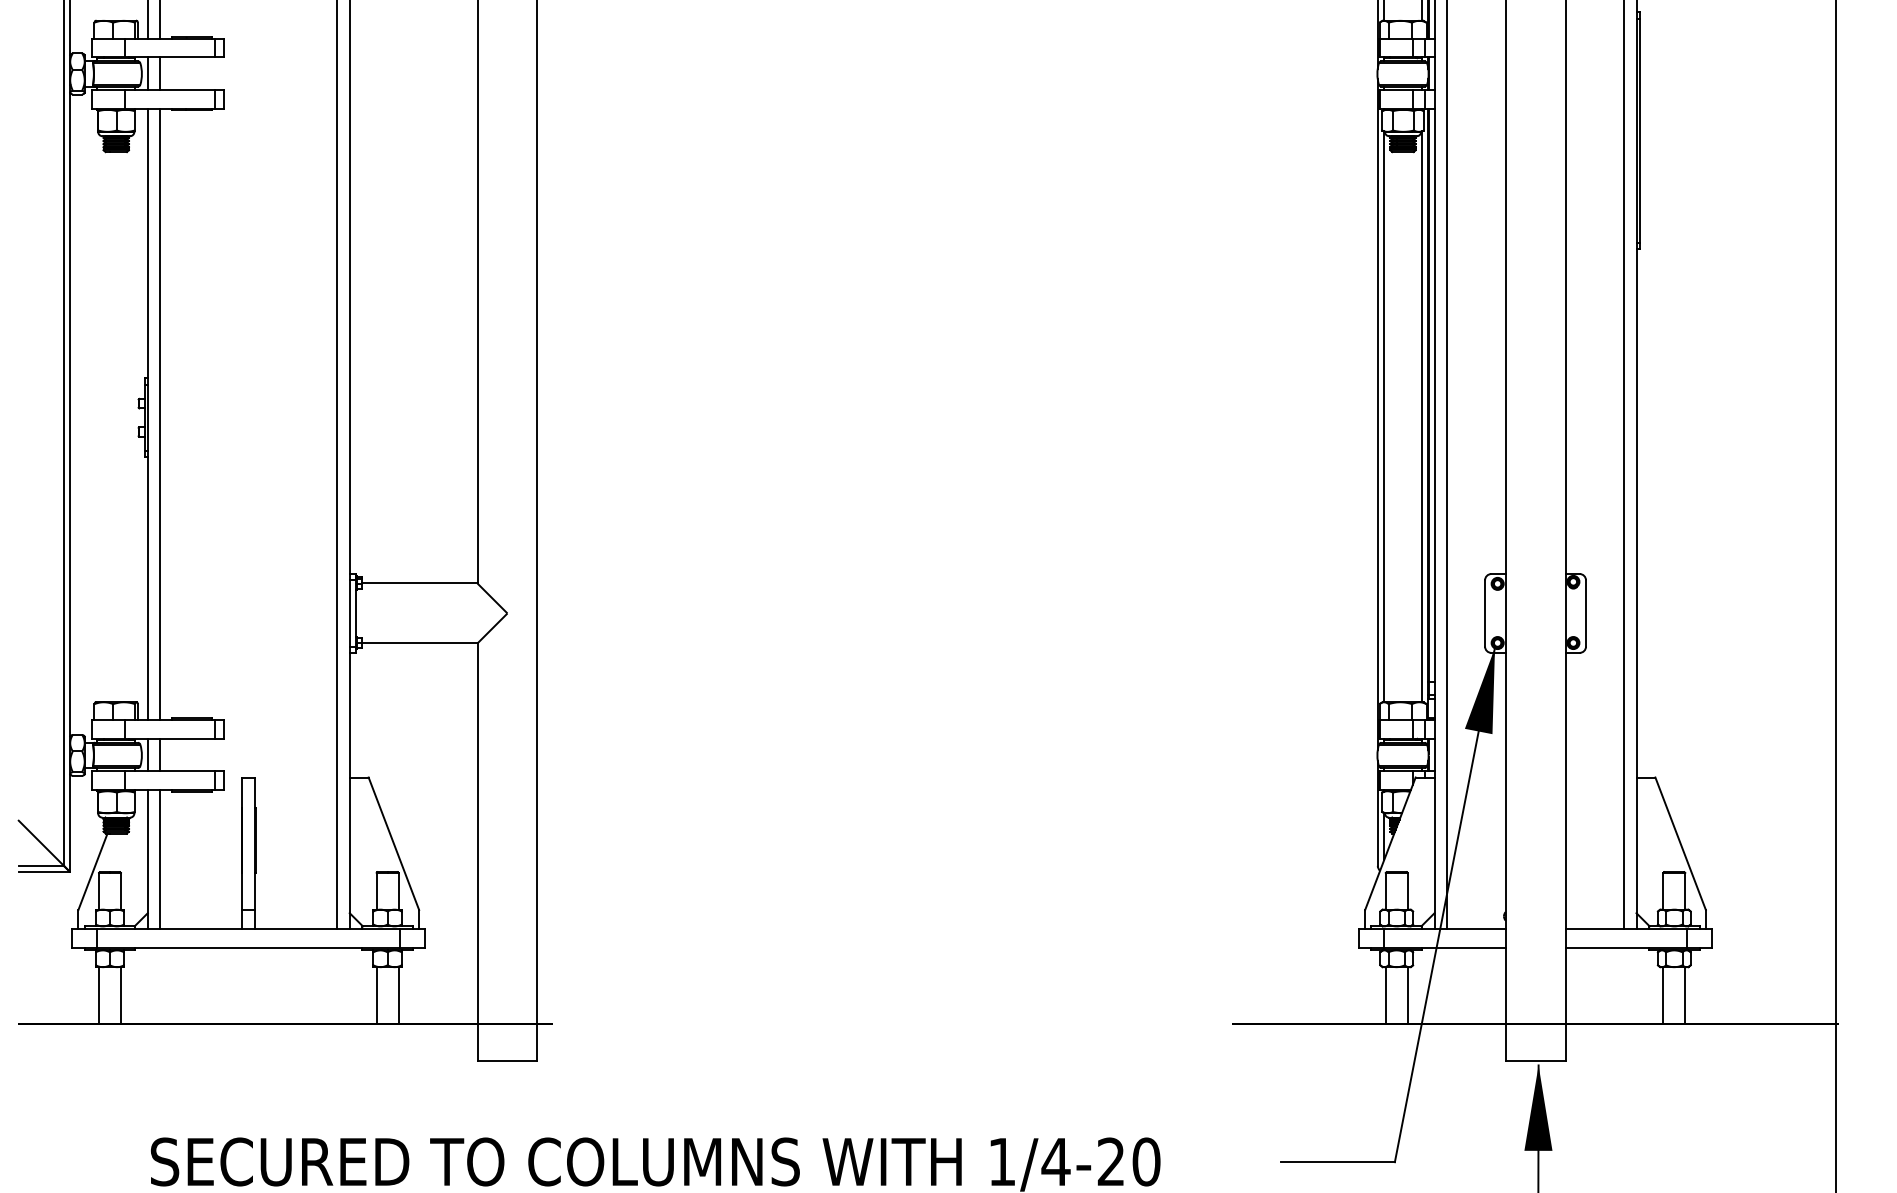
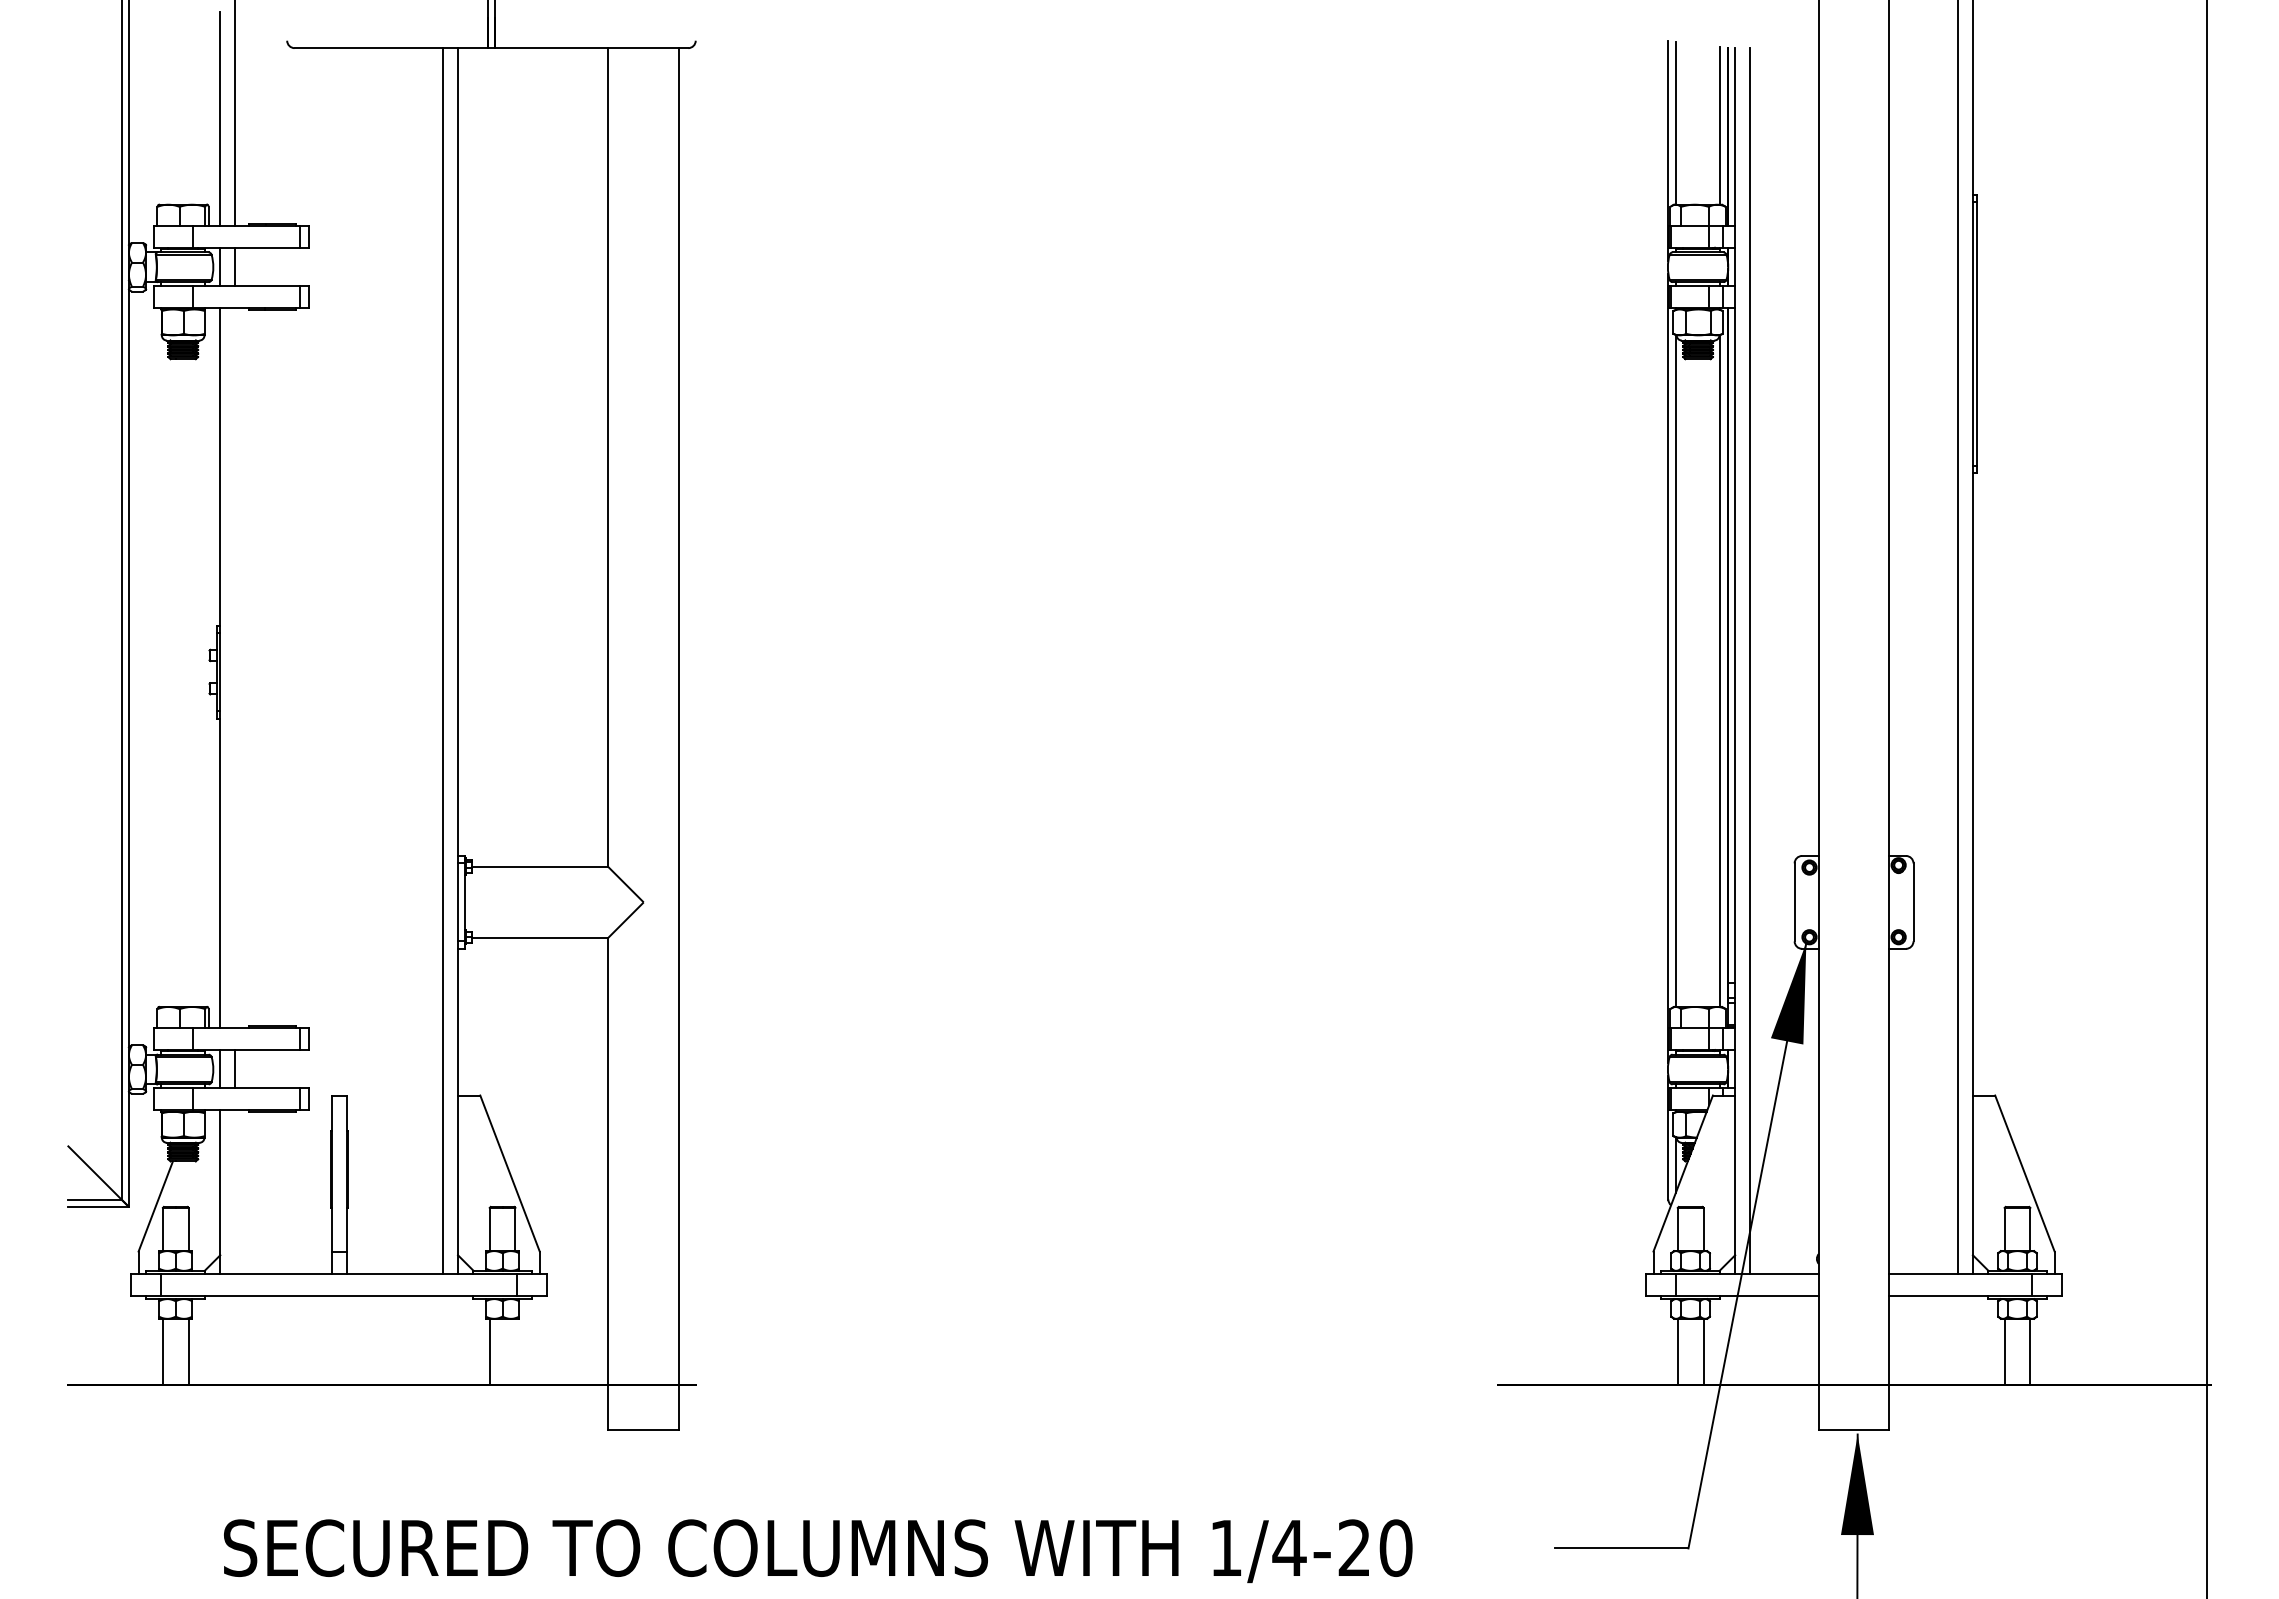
line: (160, 413) -> (235, 667), removed
line: (160, 859) -> (235, 1191), removed
line: (398, 994) -> (515, 1351), removed

